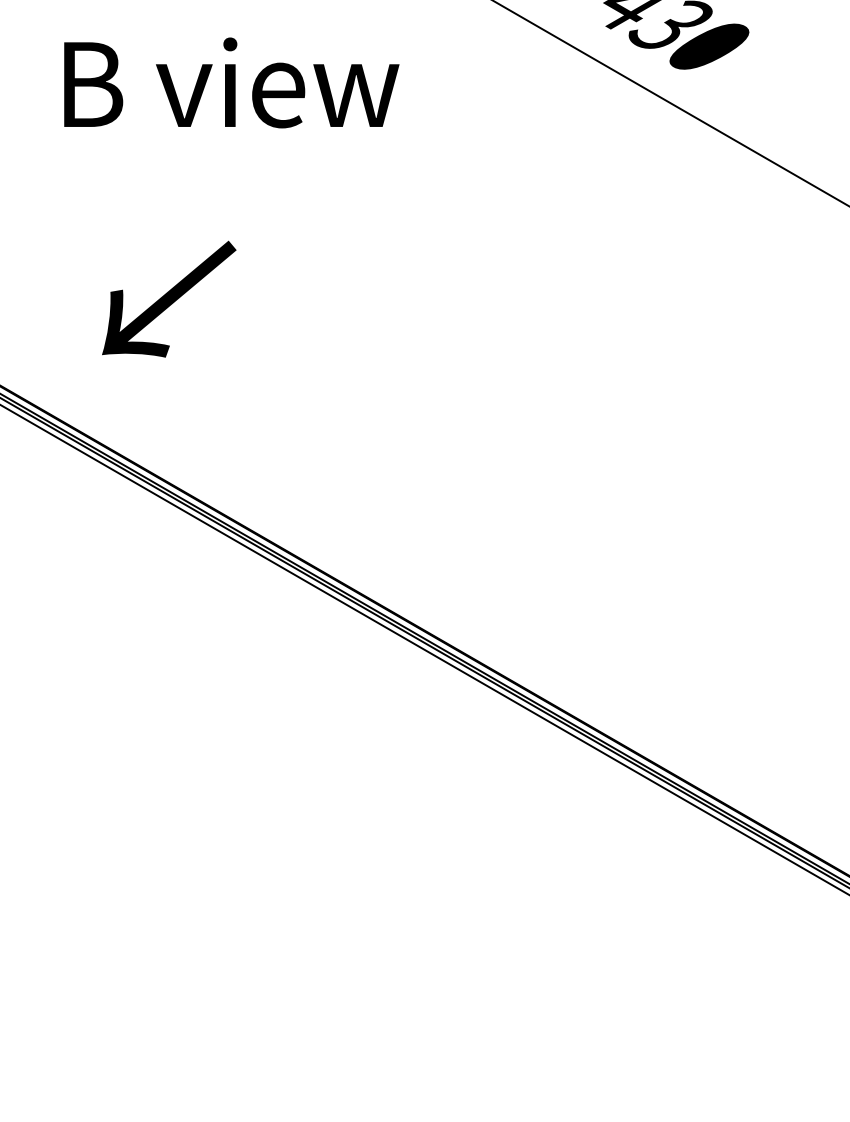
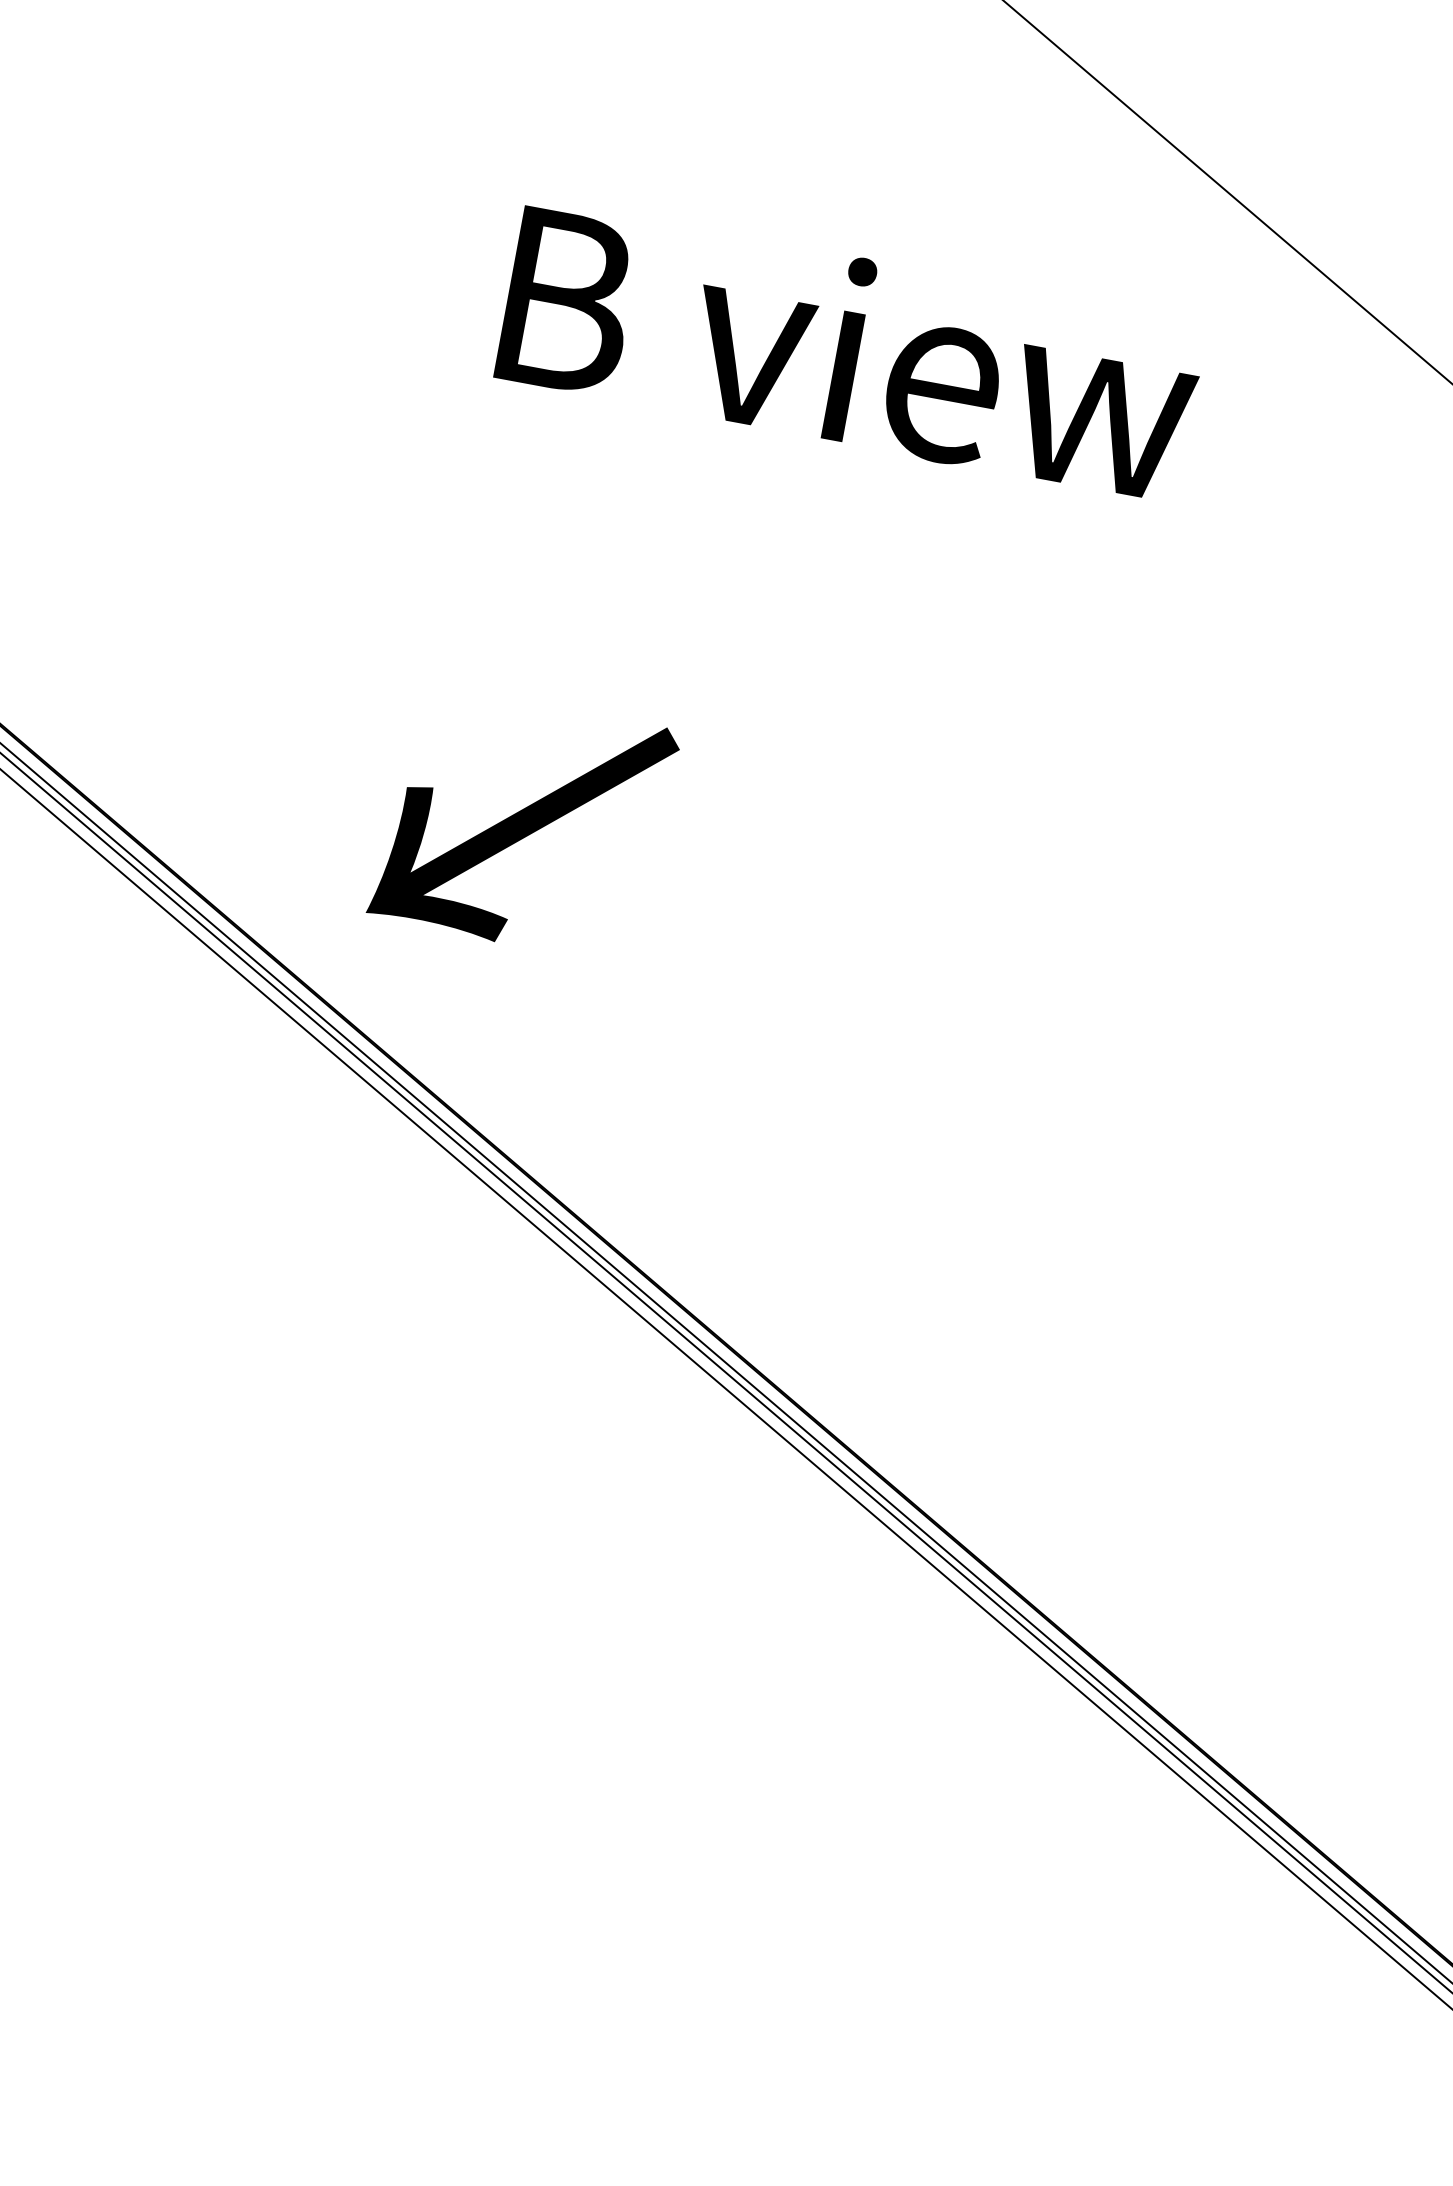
text: (231, 82) -> (850, 350), moved
text: (169, 298) -> (524, 822), moved

